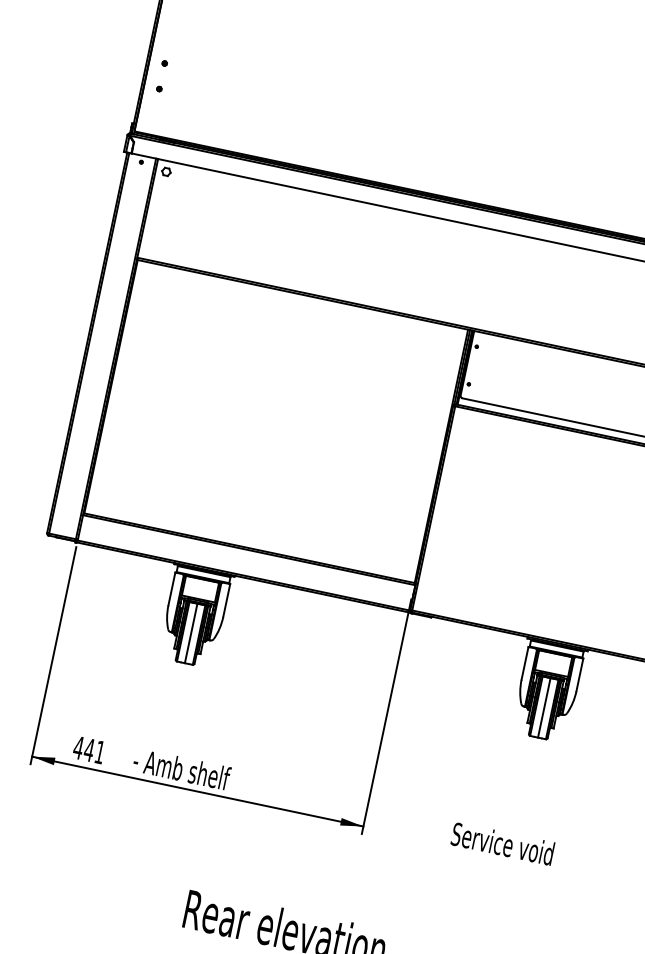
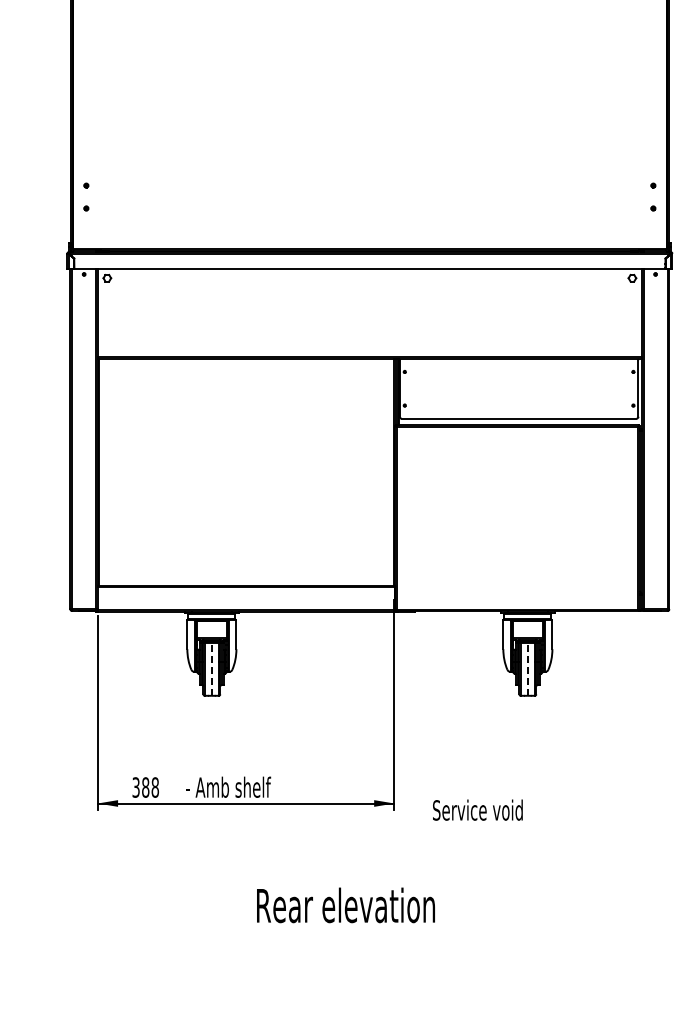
line: (190, 633) -> (211, 669), solid -> dashed
line: (543, 708) -> (527, 669), solid -> dashed
text: (89, 750) -> (145, 787), 441 -> 388
text: (502, 842) -> (477, 809), moved

